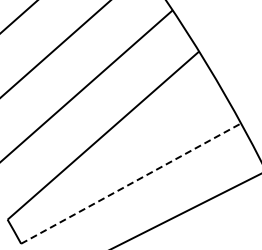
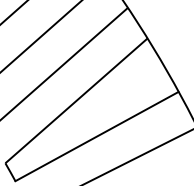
line: (131, 183) -> (97, 136), dashed -> solid

